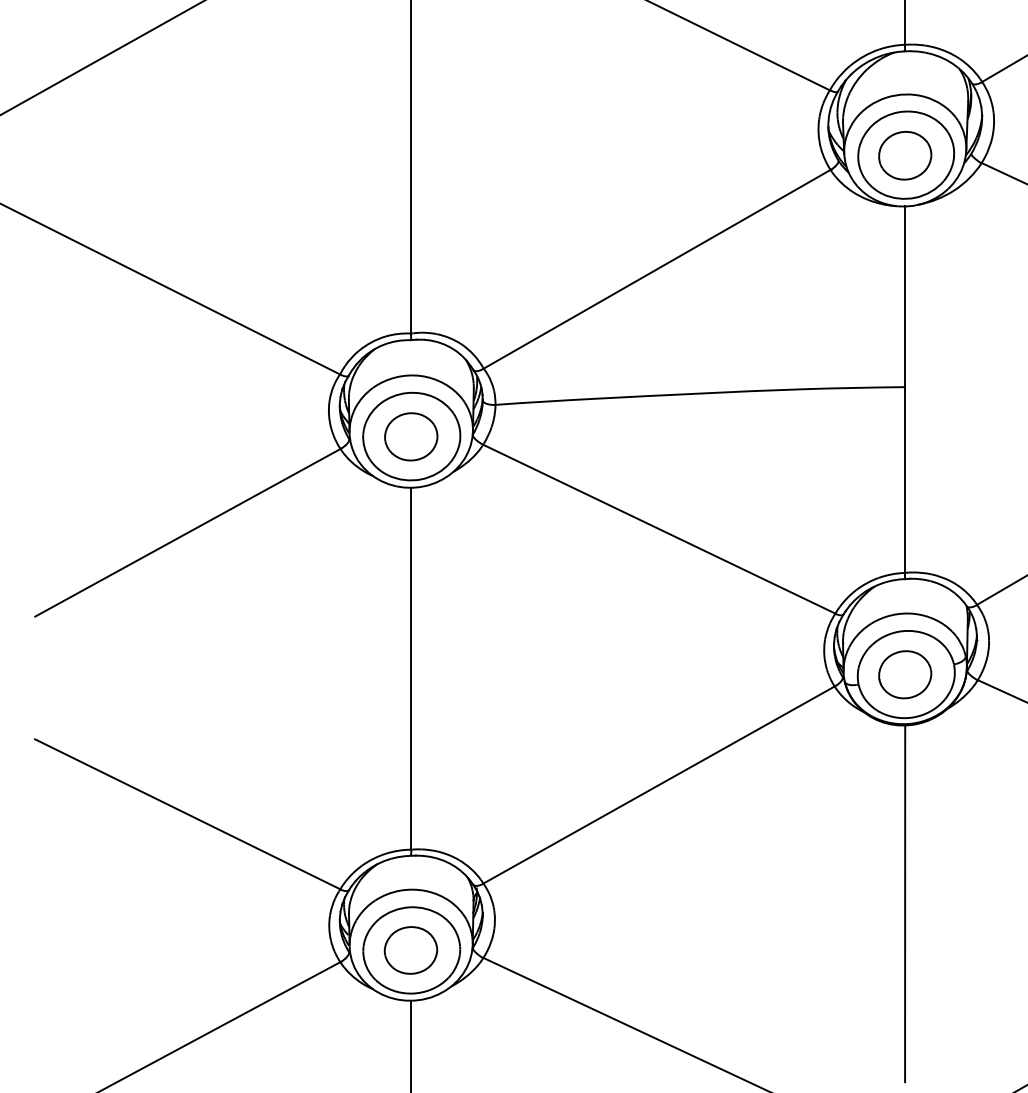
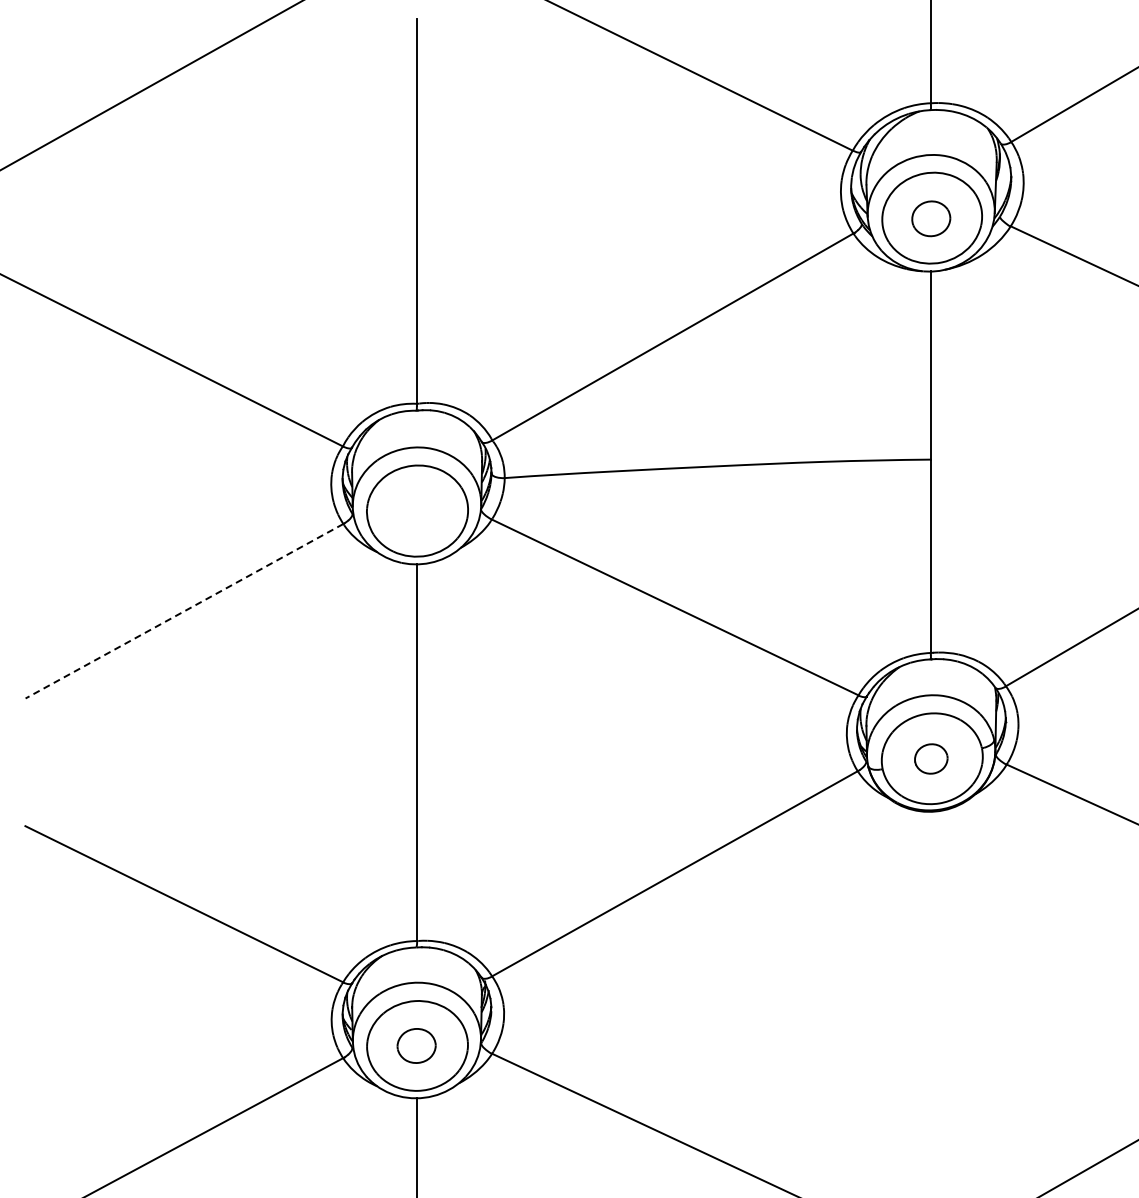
part: (905, 155) -> (931, 218), size x0.7
part: (410, 436) -> (416, 510), removed
line: (187, 533) -> (184, 611), solid -> dashed
part: (905, 674) -> (931, 758), size x0.6
line: (905, 903) -> (931, 997), removed
part: (410, 950) -> (416, 1045), size x0.7

